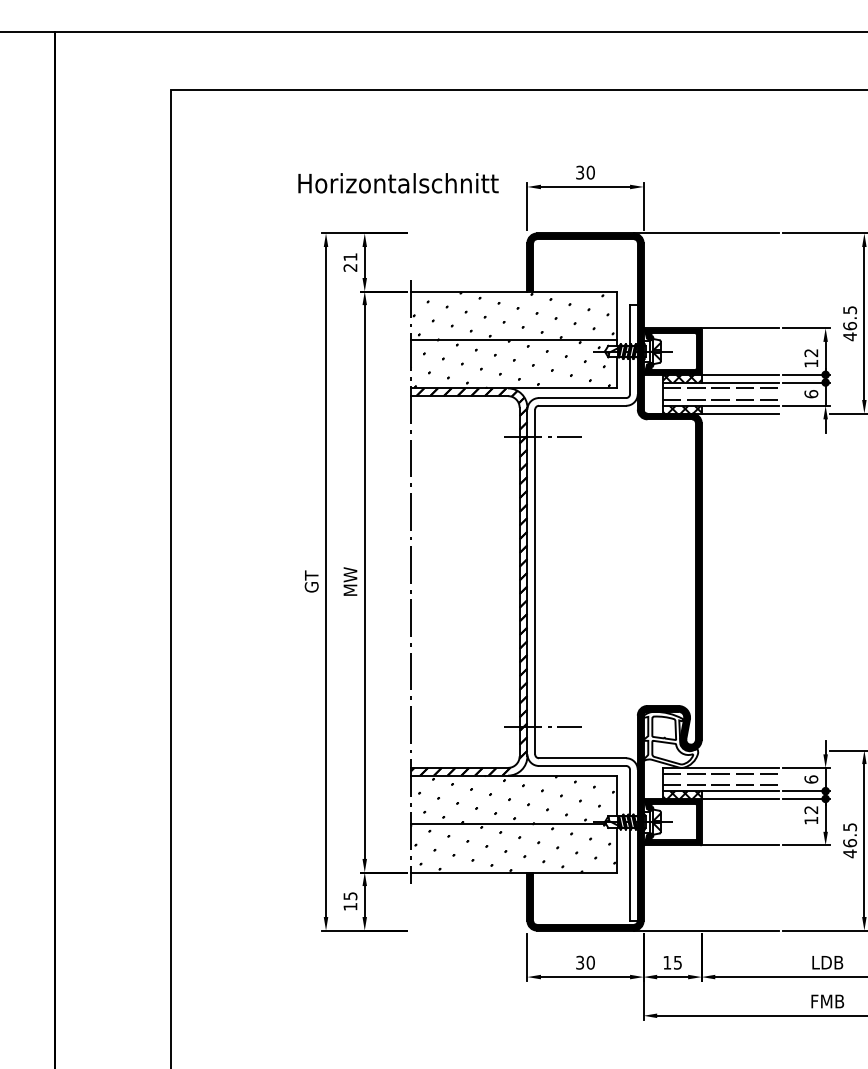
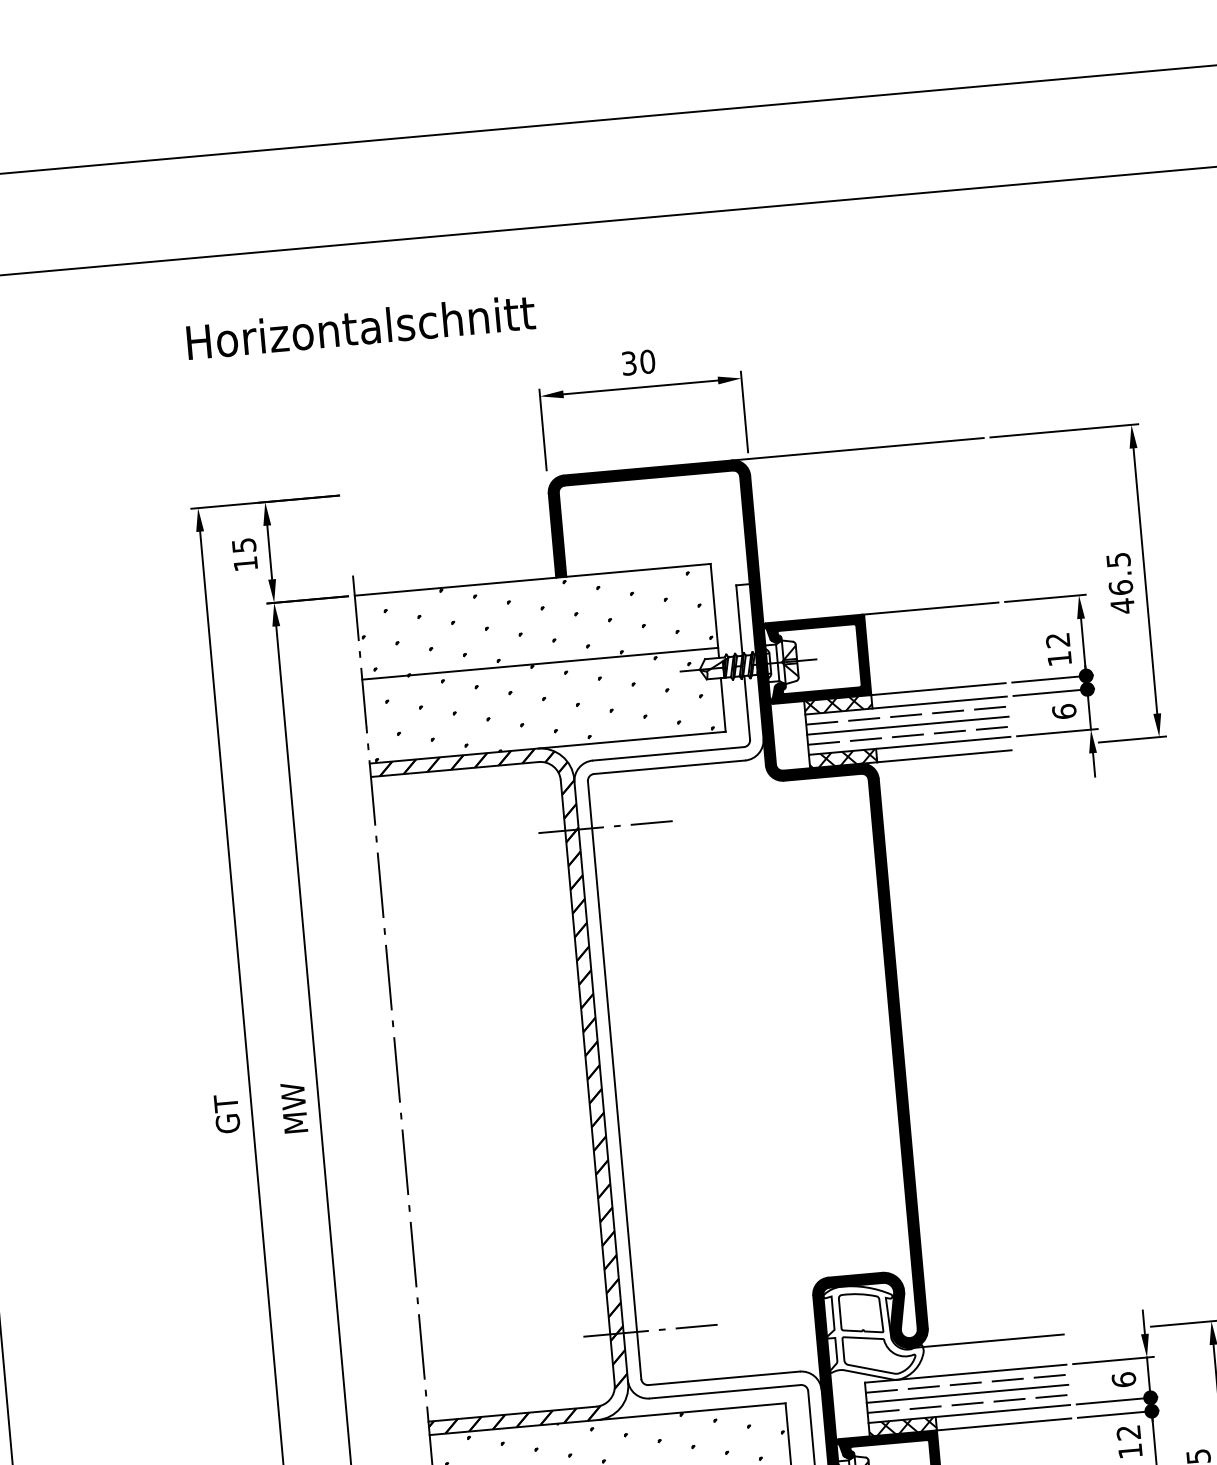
text: (398, 183) -> (361, 327), moved
text: (350, 262) -> (244, 554), 21 -> 15
line: (720, 394) -> (906, 726), added
line: (735, 750) -> (988, 1341), added
line: (720, 779) -> (966, 1393), added

